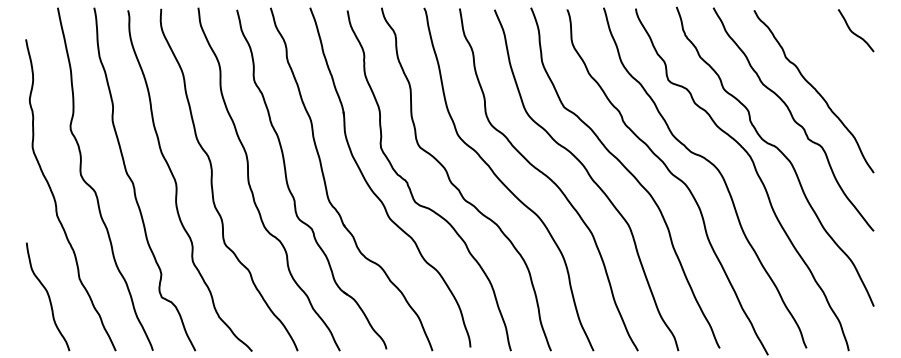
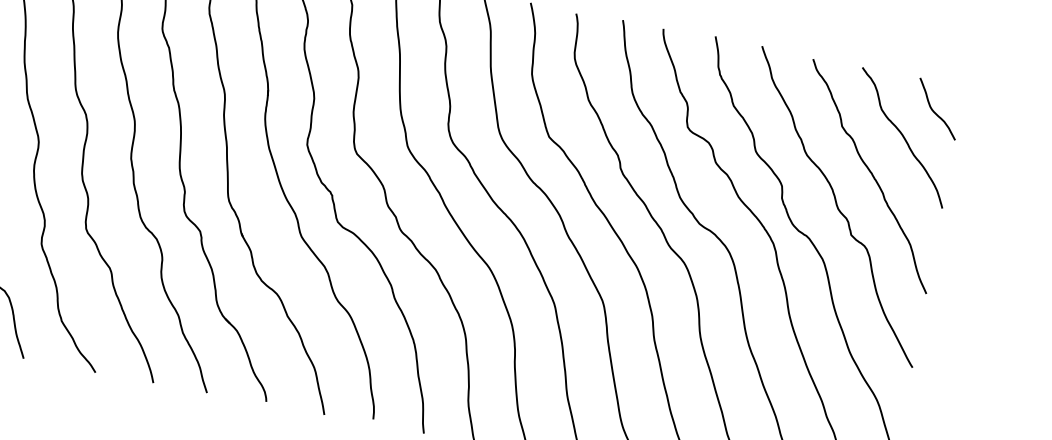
curve: (833, 57) -> (902, 137), added

